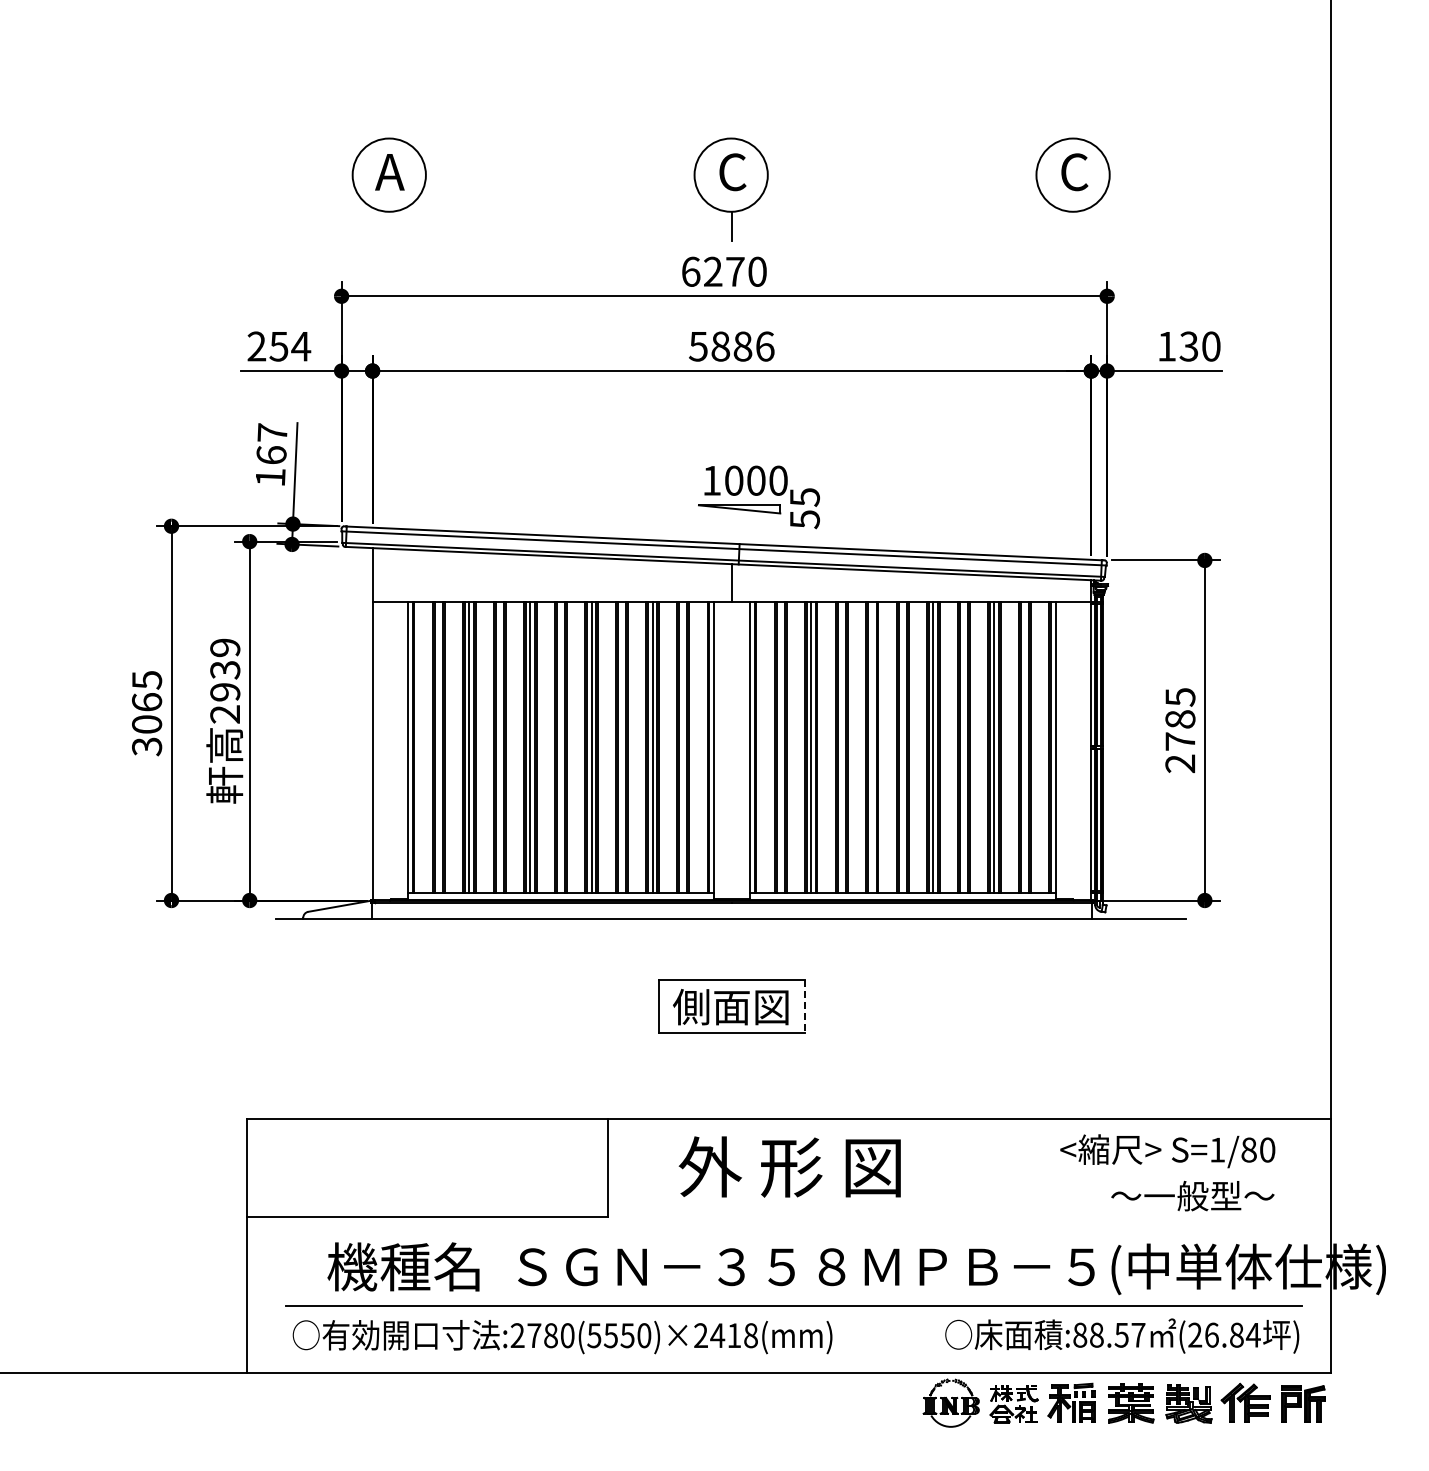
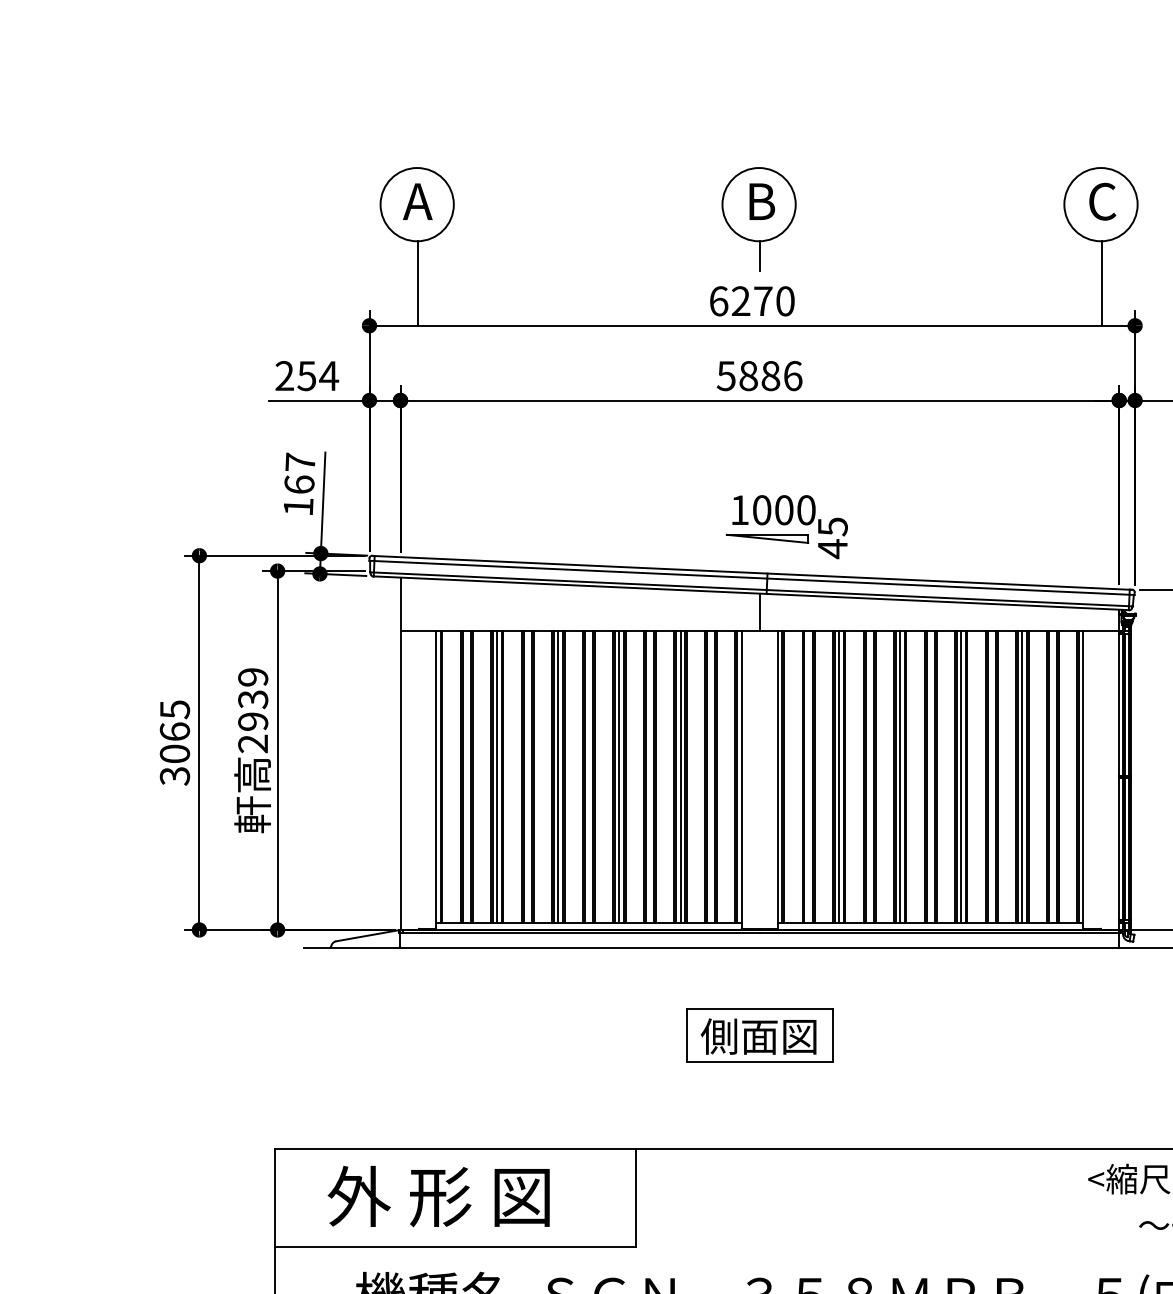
text: (733, 172) -> (761, 201), C -> B
line: (390, 253) -> (418, 282), added
line: (1073, 253) -> (1101, 282), added
text: (804, 519) -> (832, 548), 55 -> 45
line: (872, 747) -> (900, 776), added
line: (805, 1006) -> (833, 1035), dashed -> solid
text: (789, 1166) -> (438, 1195), moved

